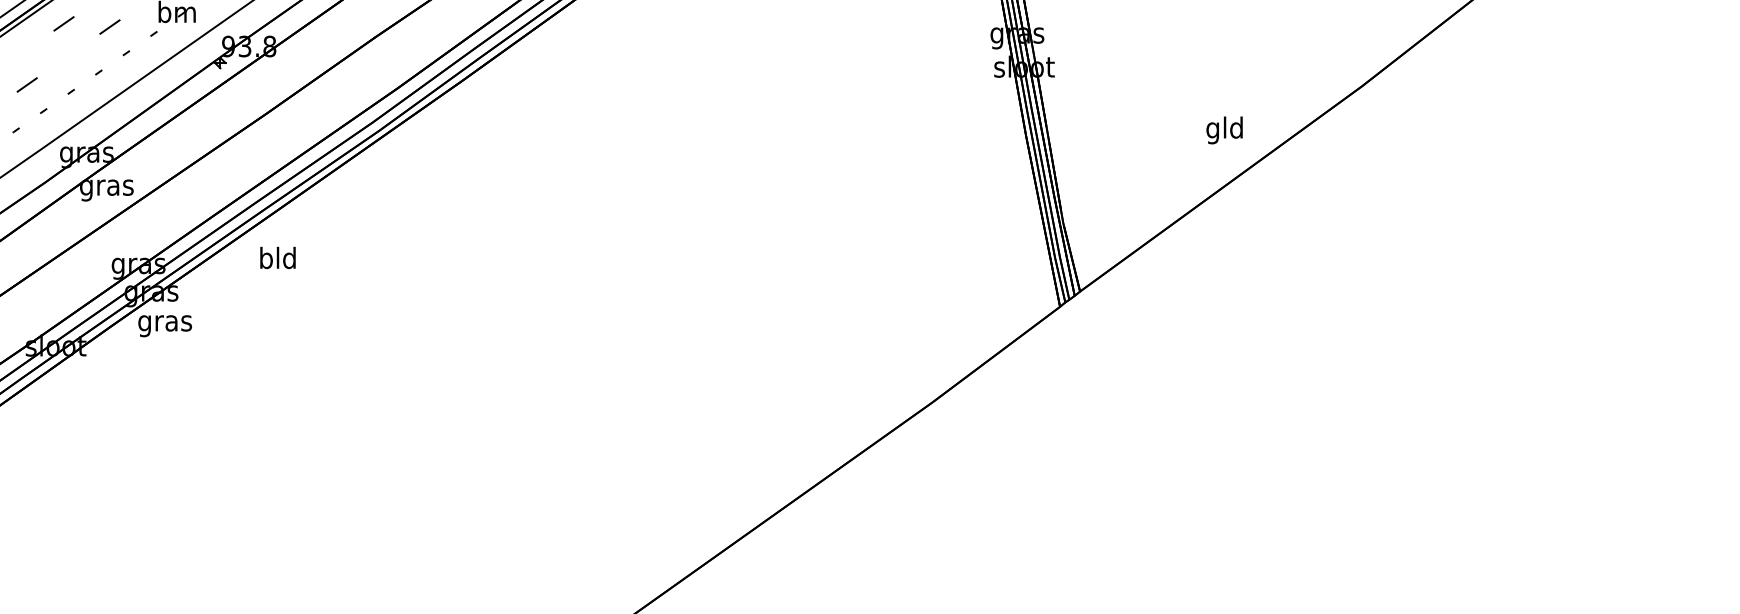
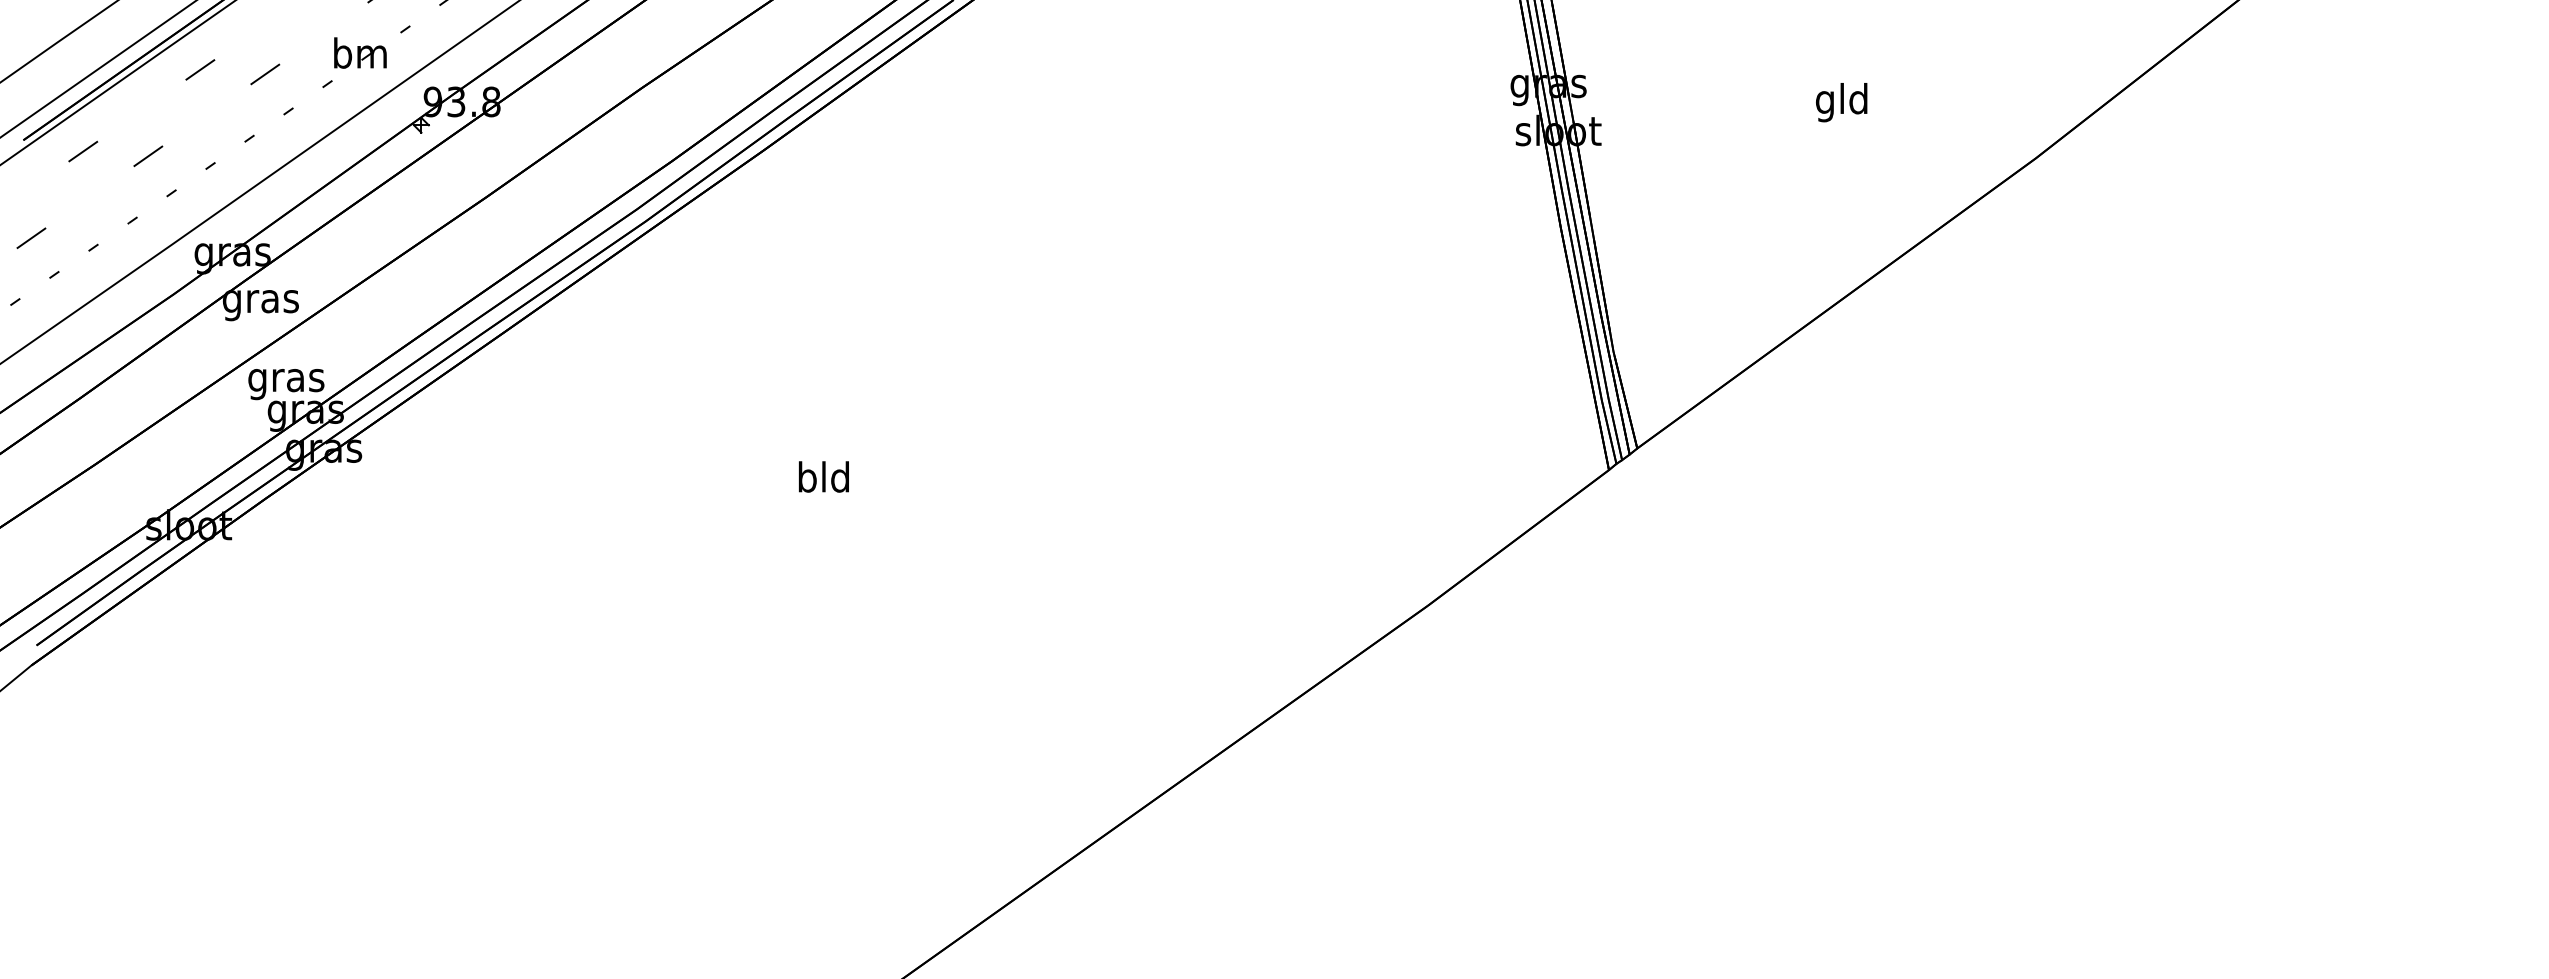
text: (1224, 130) -> (1841, 102), moved
text: (277, 257) -> (823, 476), moved
text: (165, 326) -> (286, 384), moved

